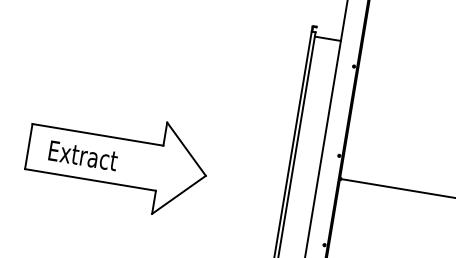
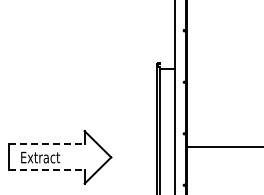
line: (97, 134) -> (46, 144), solid -> dashed
line: (89, 179) -> (46, 170), solid -> dashed

